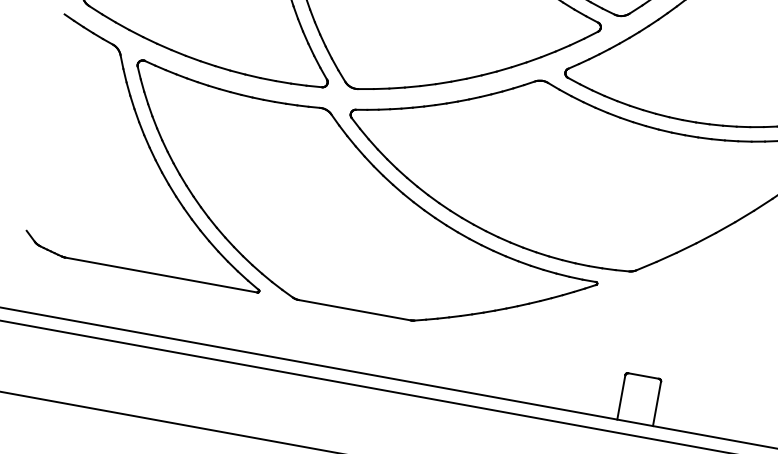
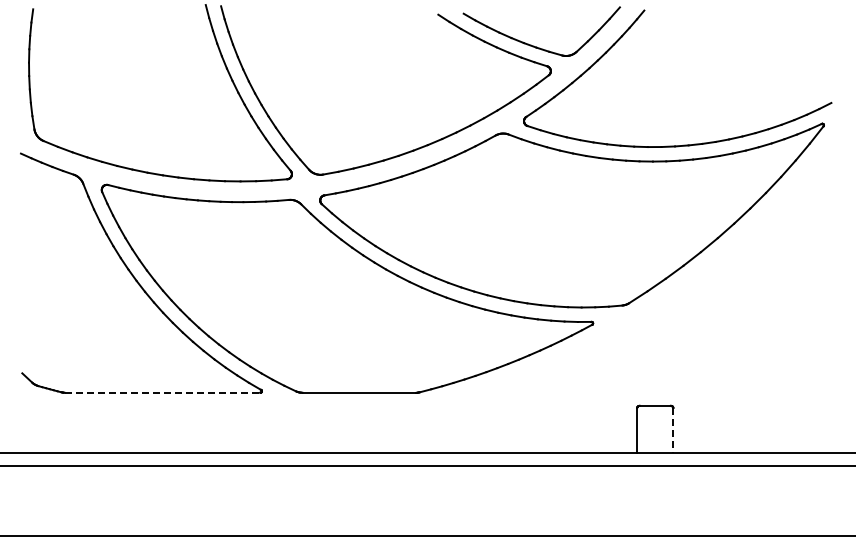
line: (161, 274) -> (162, 392), solid -> dashed
line: (657, 404) -> (673, 431), solid -> dashed

